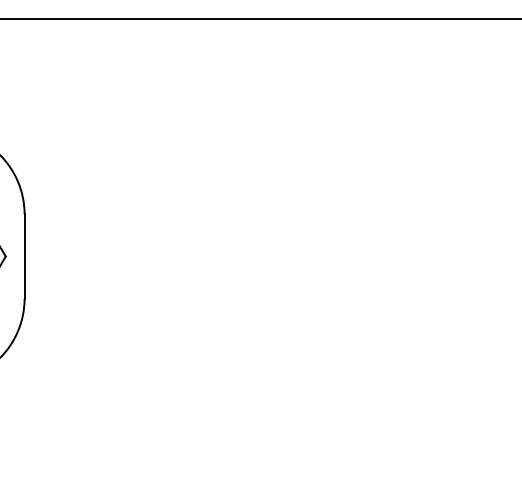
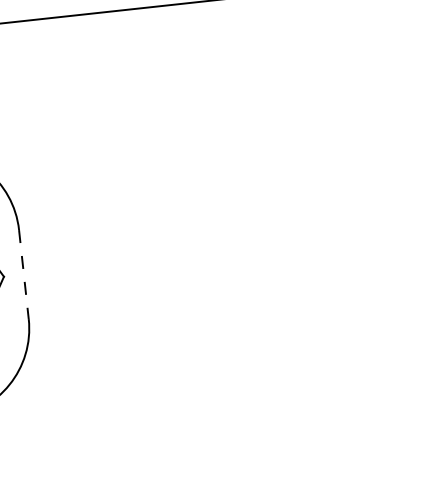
line: (24, 257) -> (23, 275), solid -> dashed

